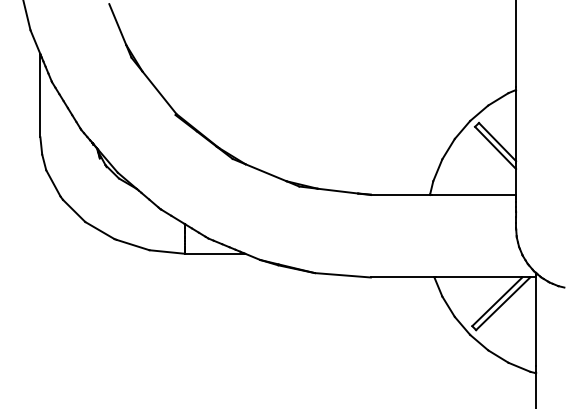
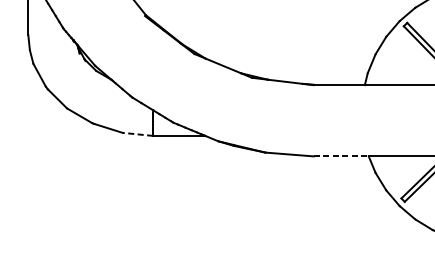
line: (167, 252) -> (138, 134), solid -> dashed
line: (402, 277) -> (341, 156), solid -> dashed

